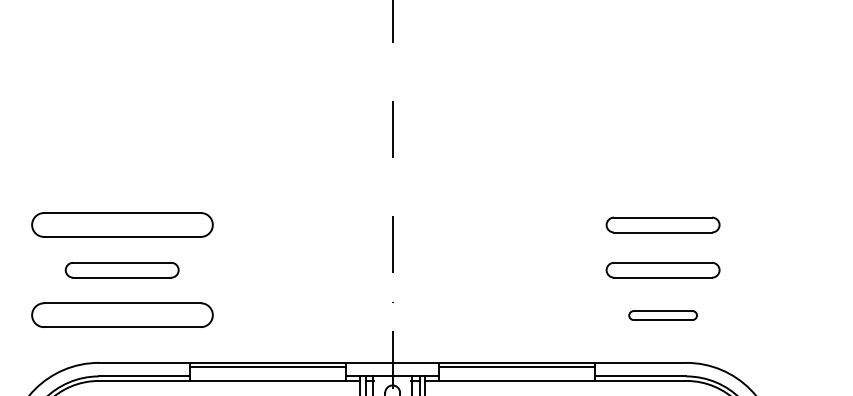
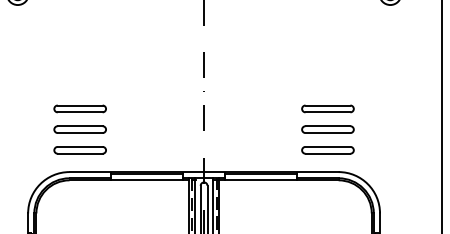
part: (120, 224) -> (79, 108), size x0.62
part: (120, 315) -> (79, 150), size x0.62
part: (662, 315) -> (327, 150), size x1.67

